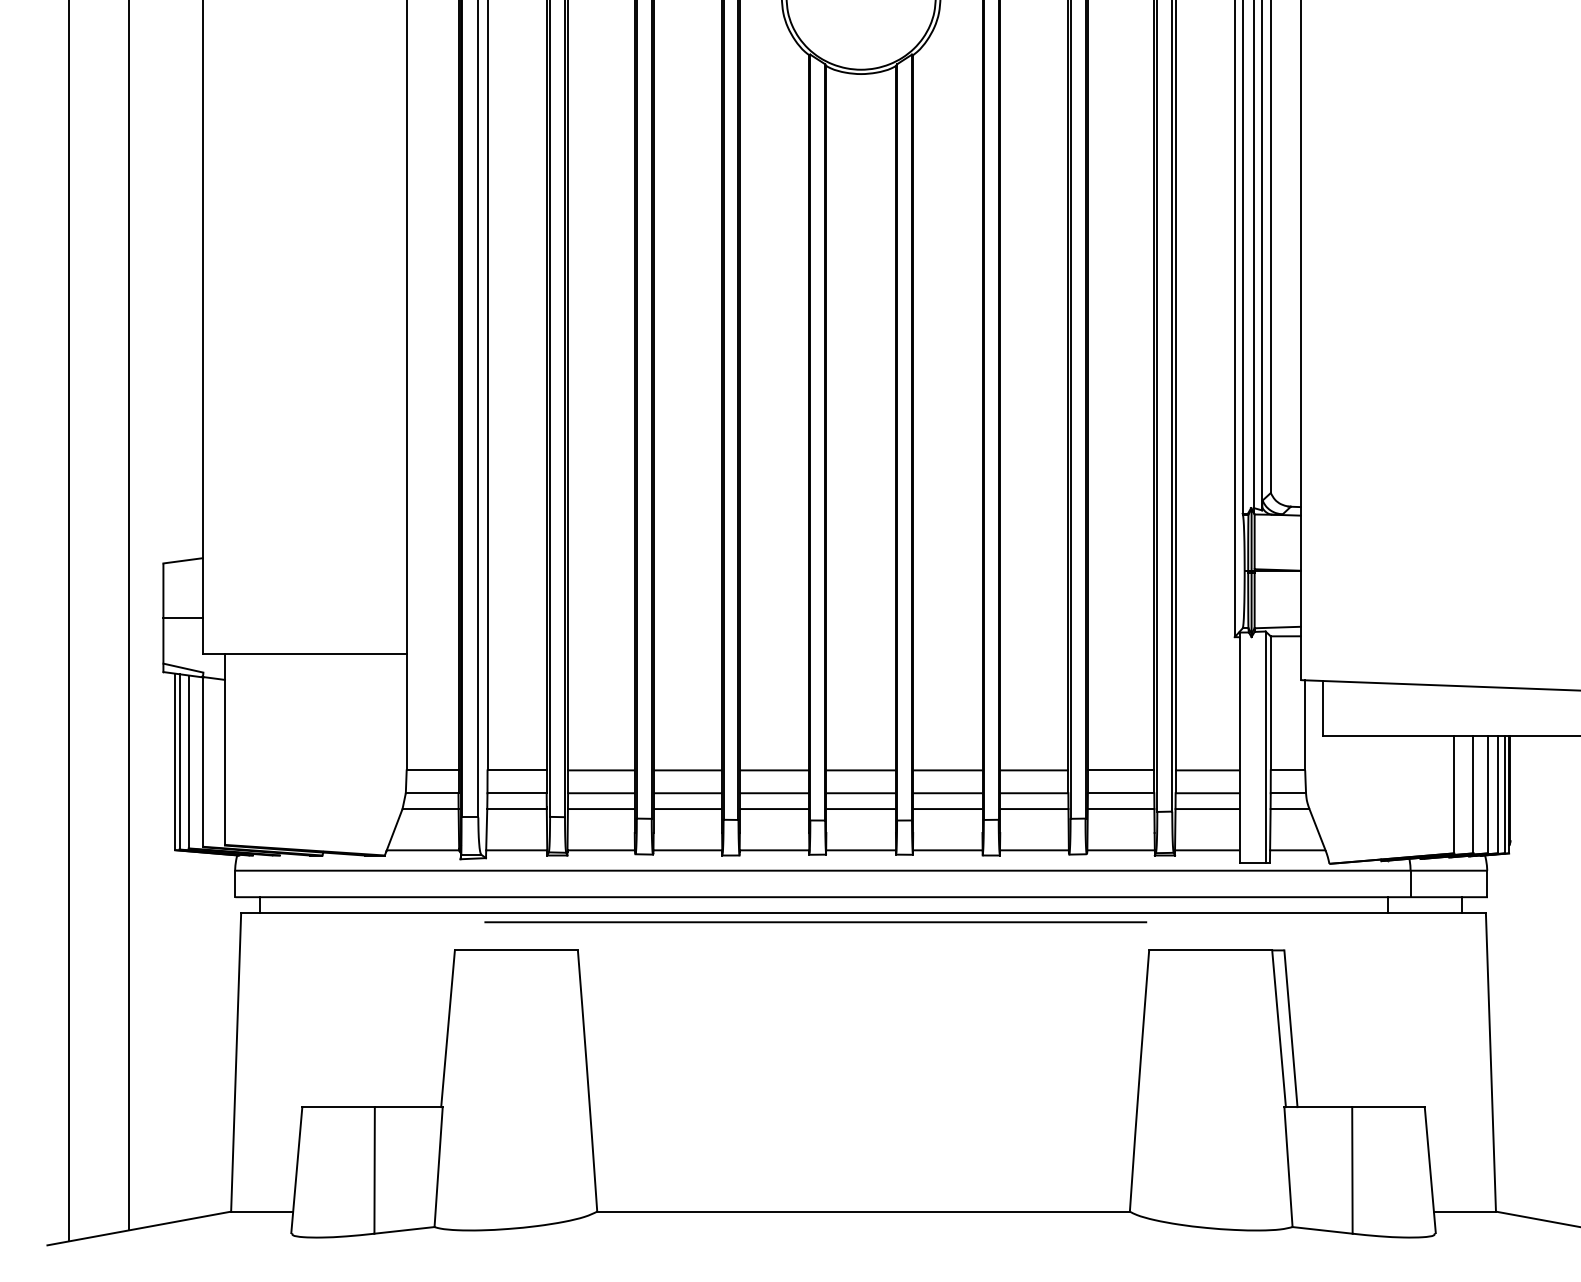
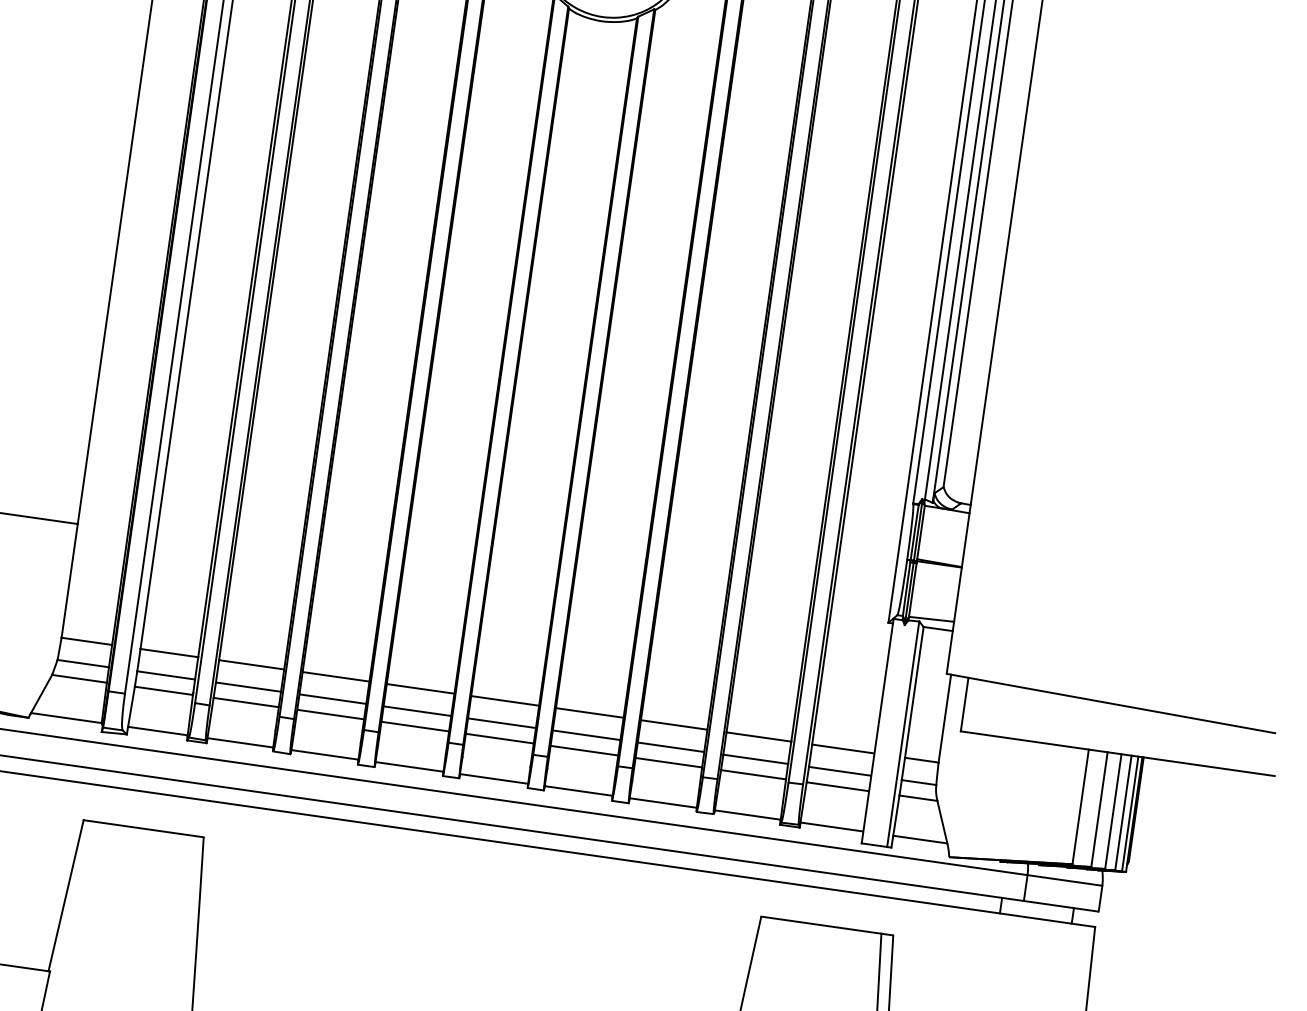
line: (815, 922) -> (439, 843), removed

